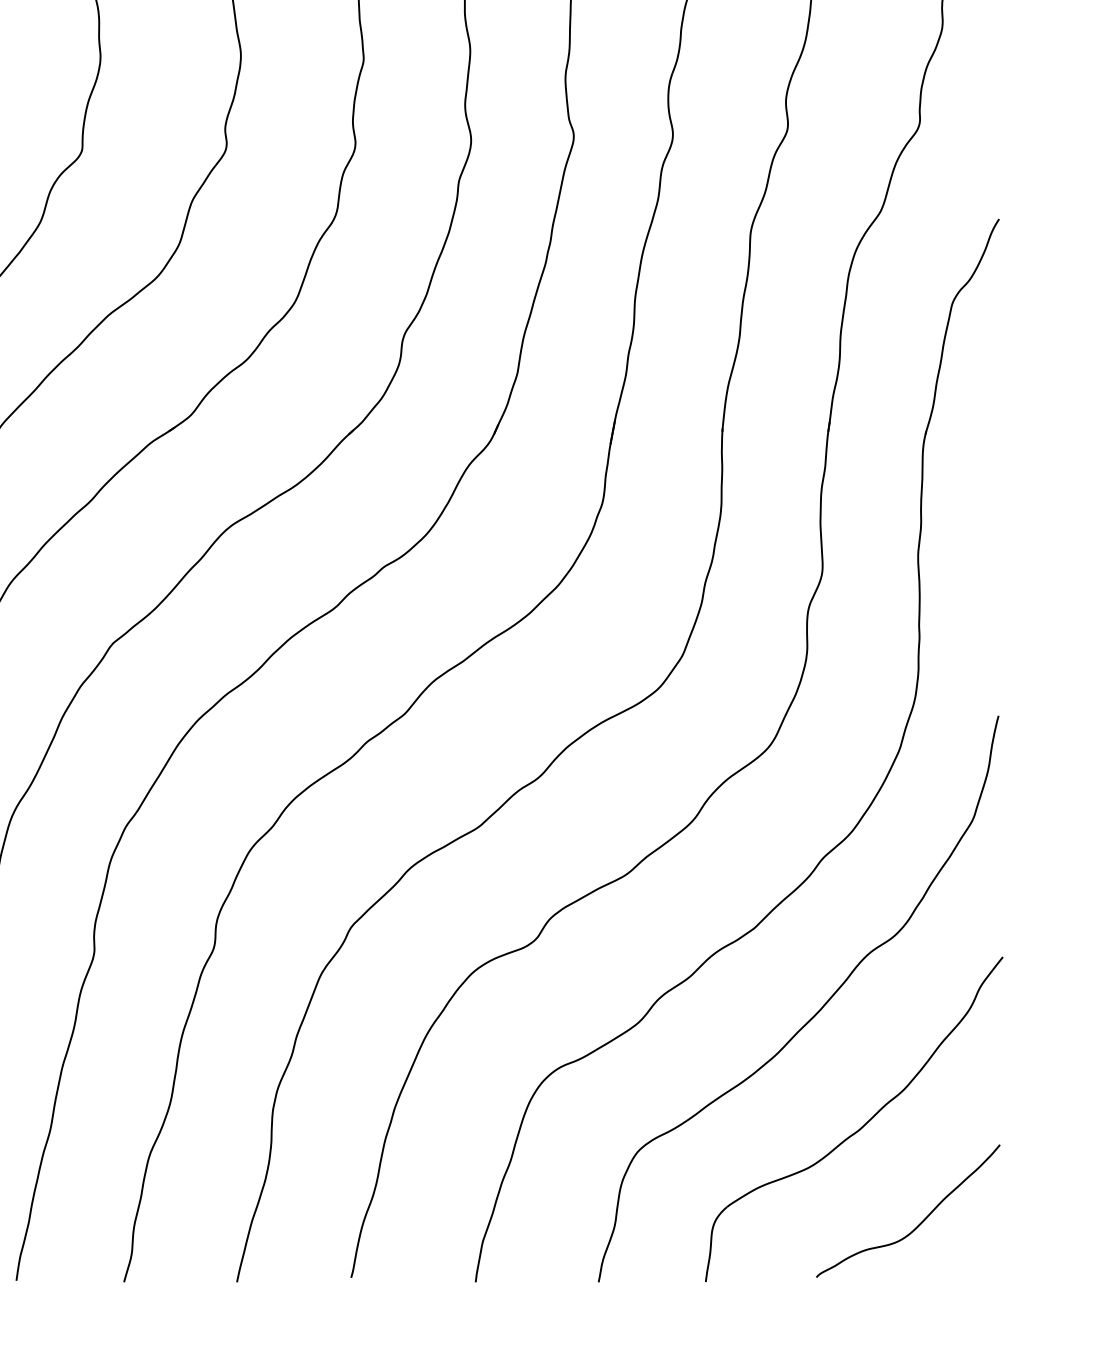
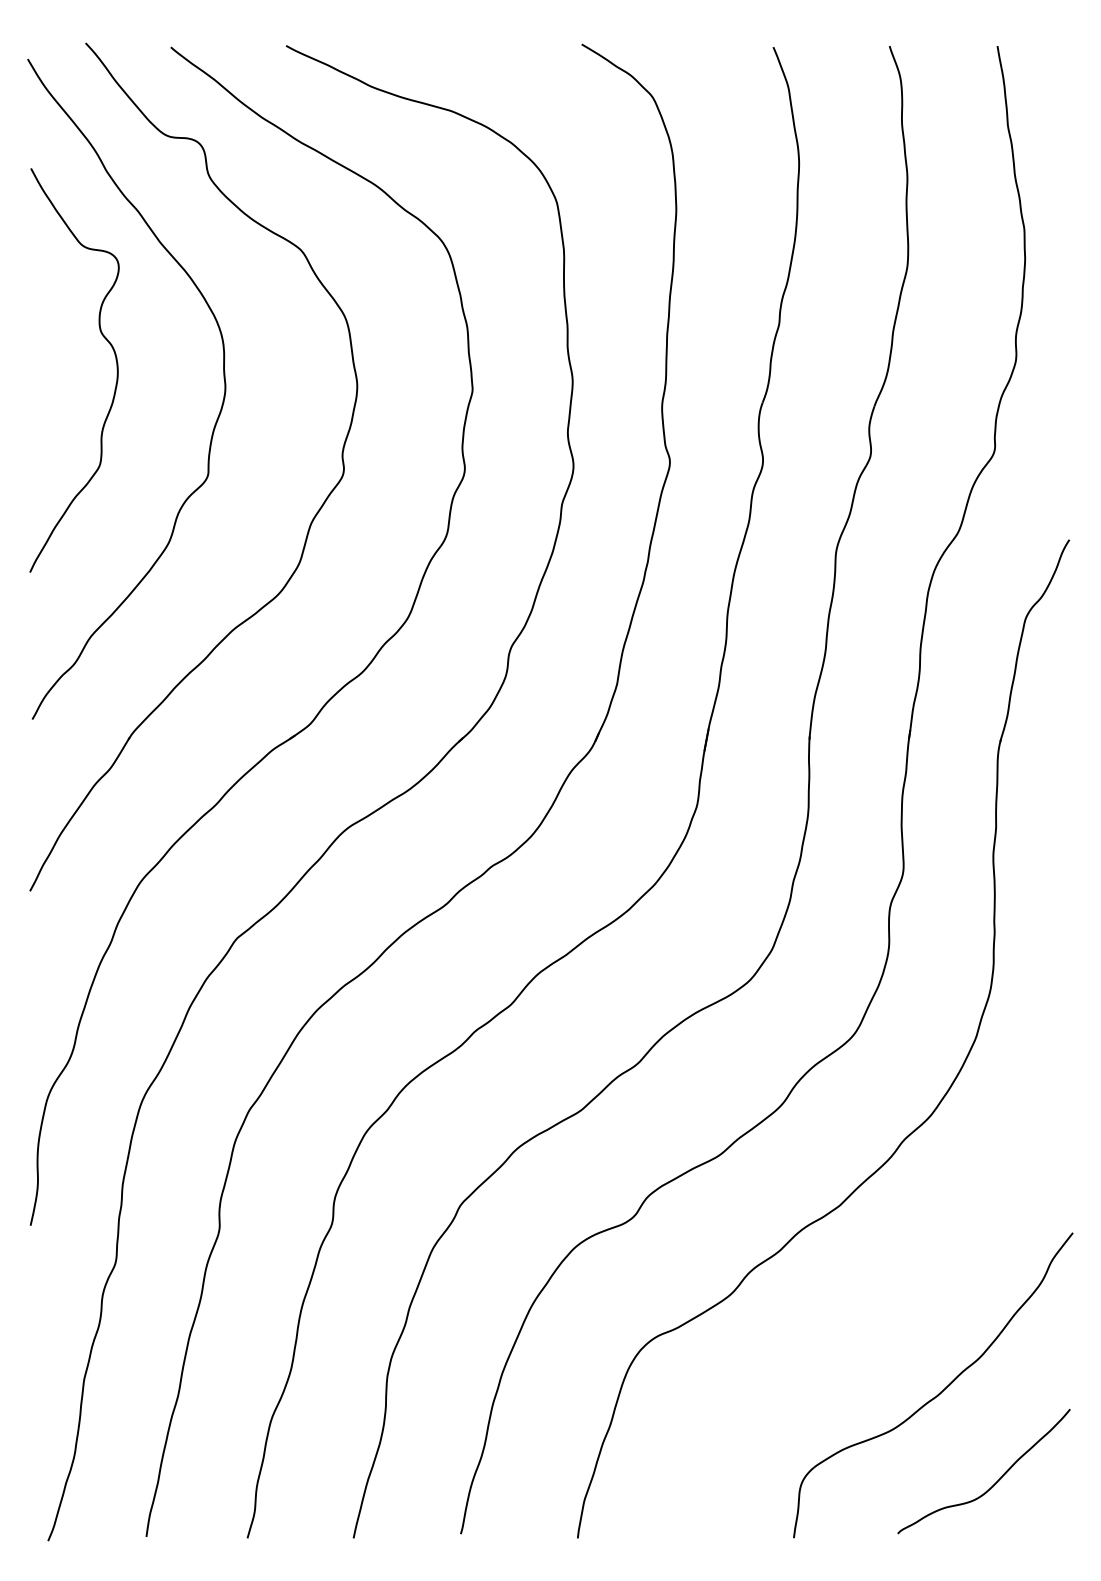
curve: (813, 1015) -> (895, 1287), removed

